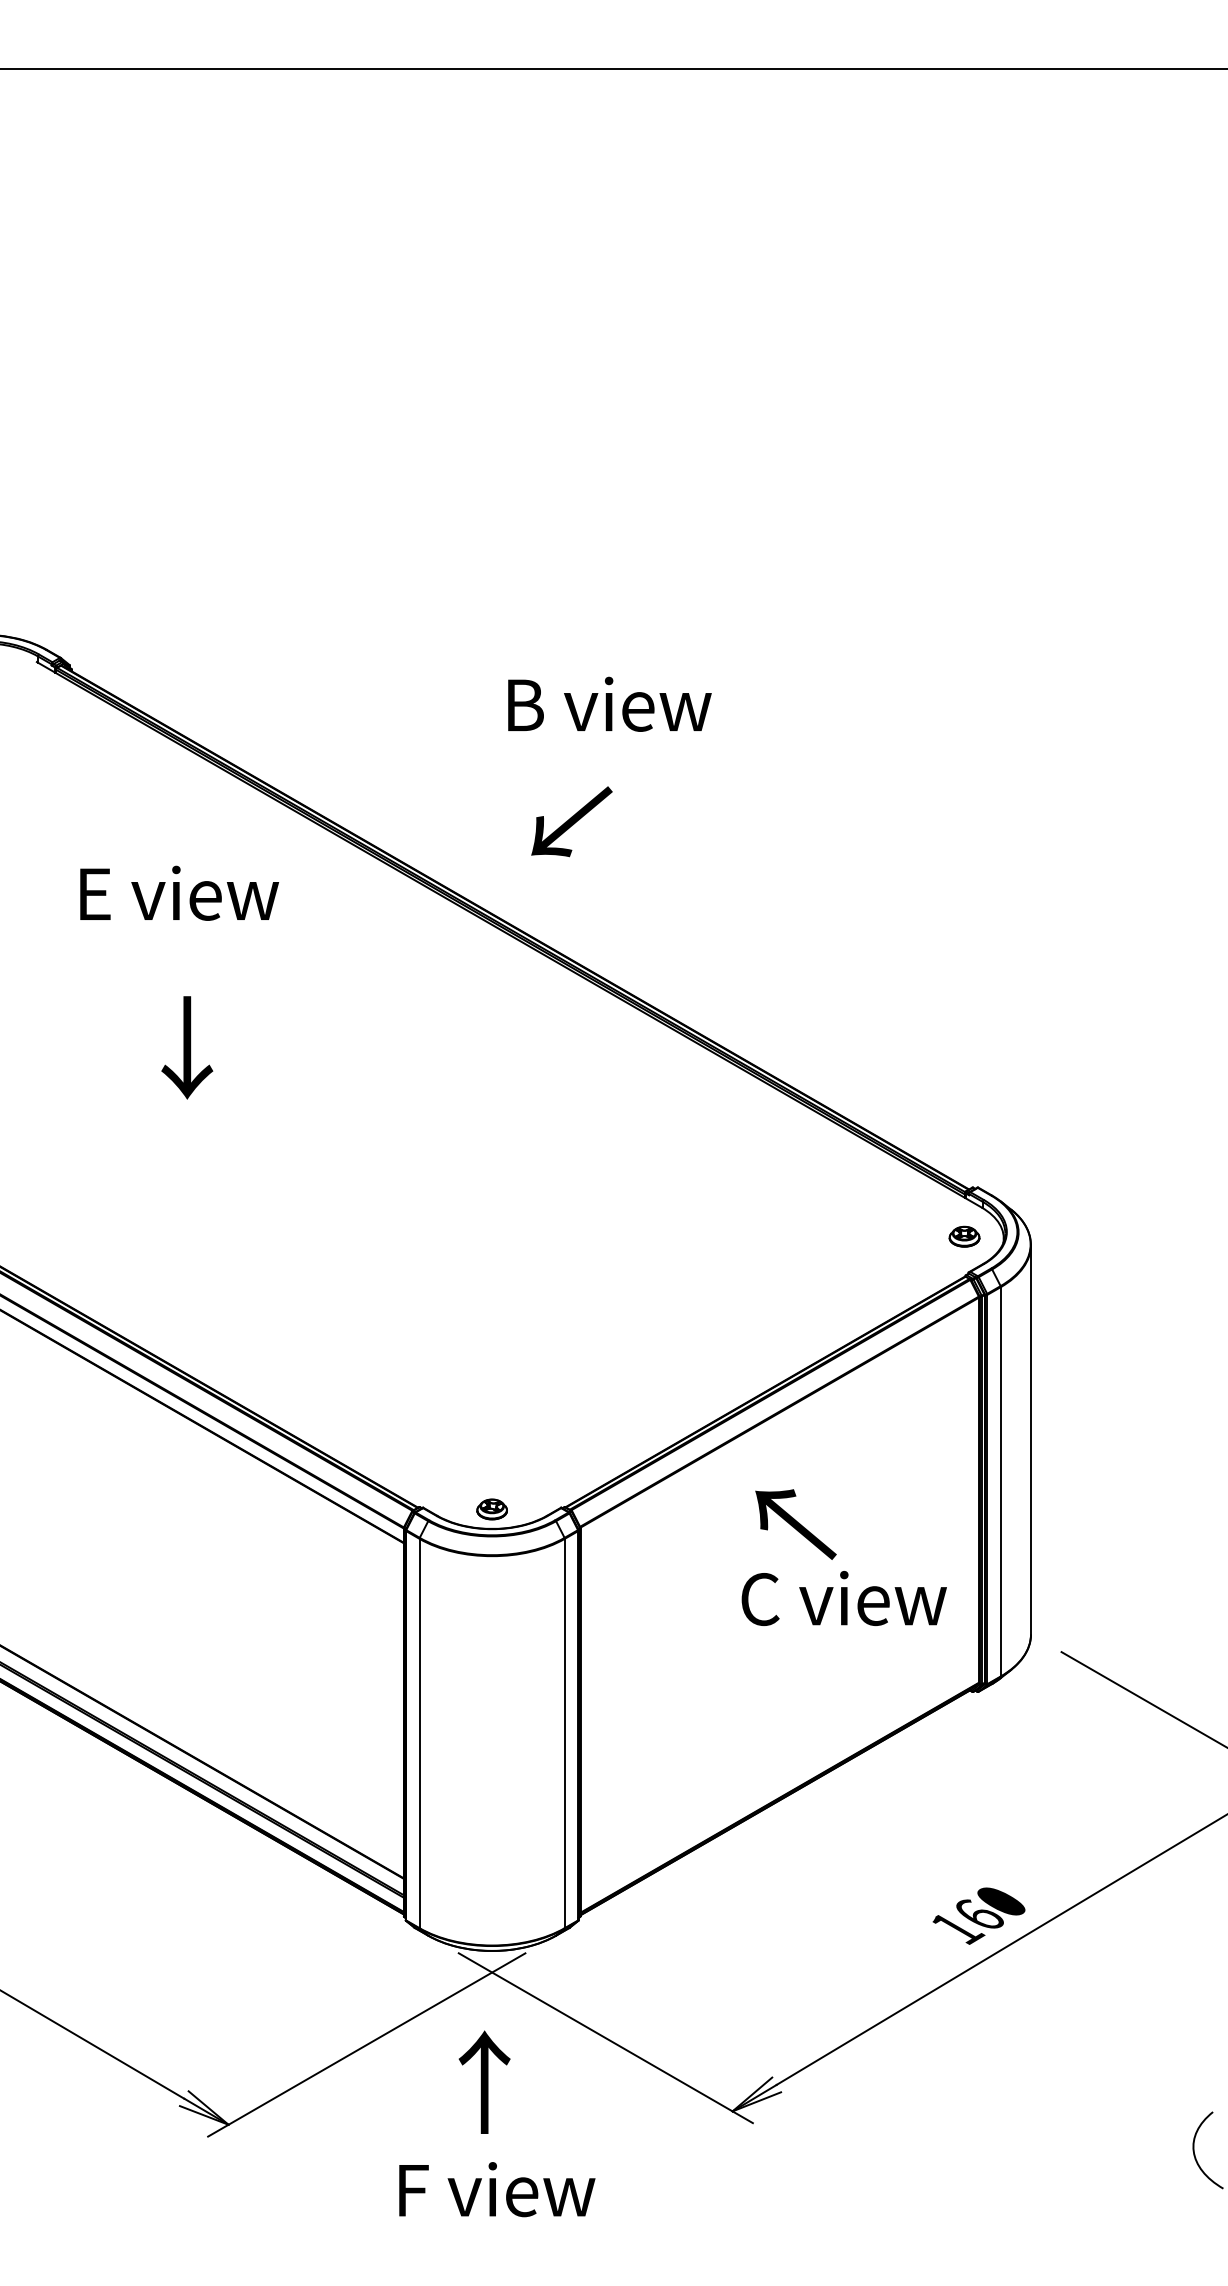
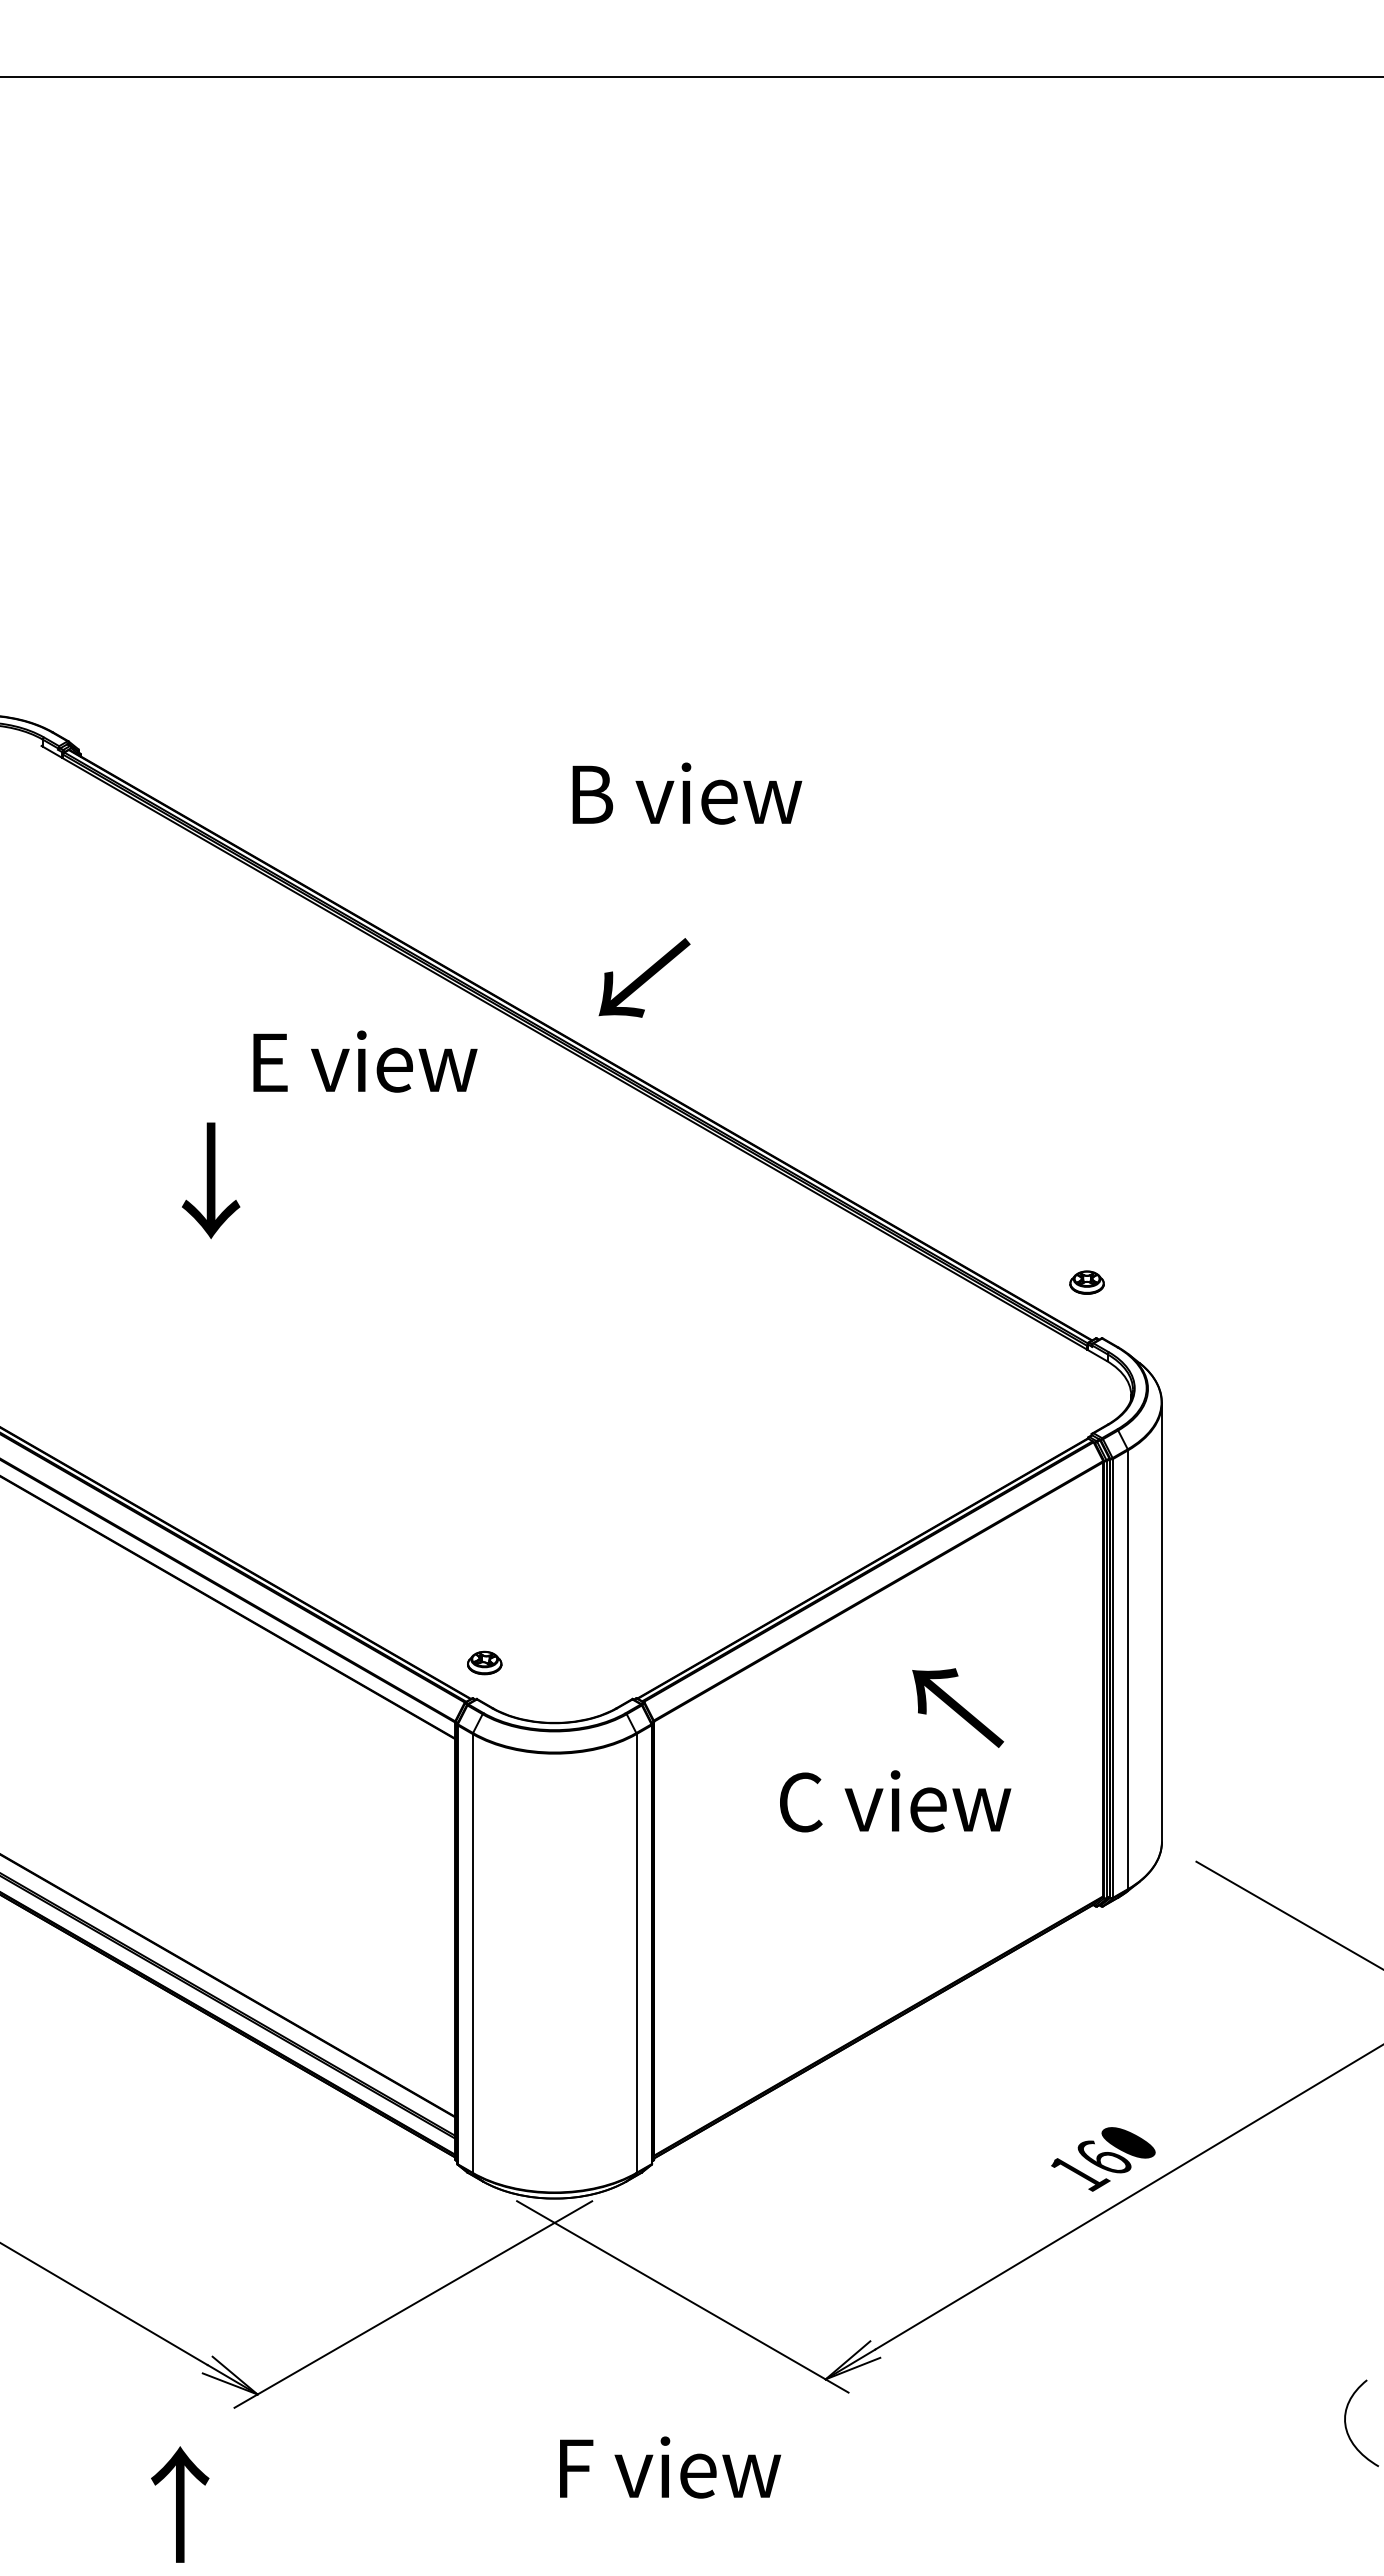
text: (571, 821) -> (644, 977), moved
text: (179, 893) -> (365, 1061), moved
part: (964, 1236) -> (1086, 1282), moved
part: (491, 1509) -> (484, 1662), moved
text: (796, 1524) -> (958, 1707), moved
text: (844, 1598) -> (895, 1801), moved
text: (484, 2082) -> (180, 2504), moved
text: (497, 2189) -> (670, 2467), moved

